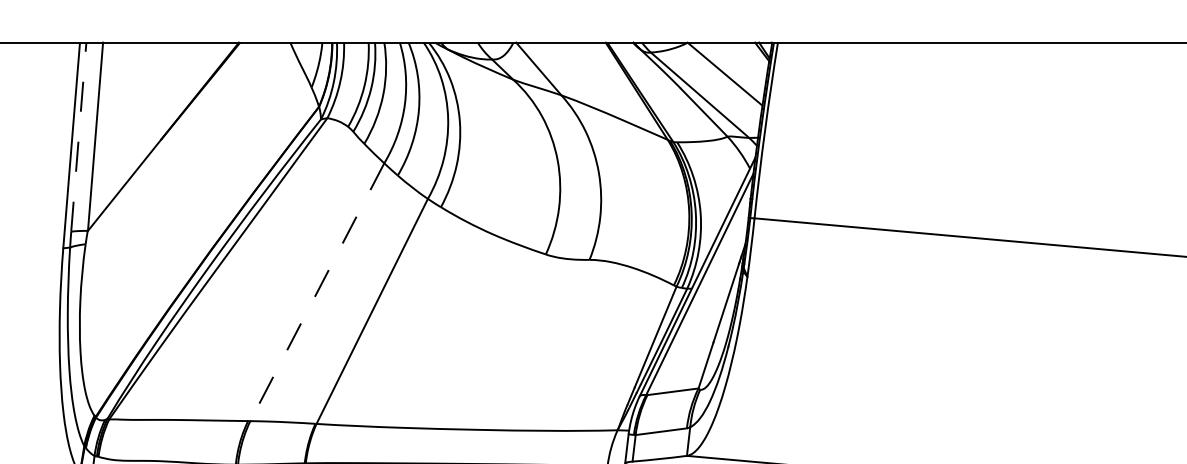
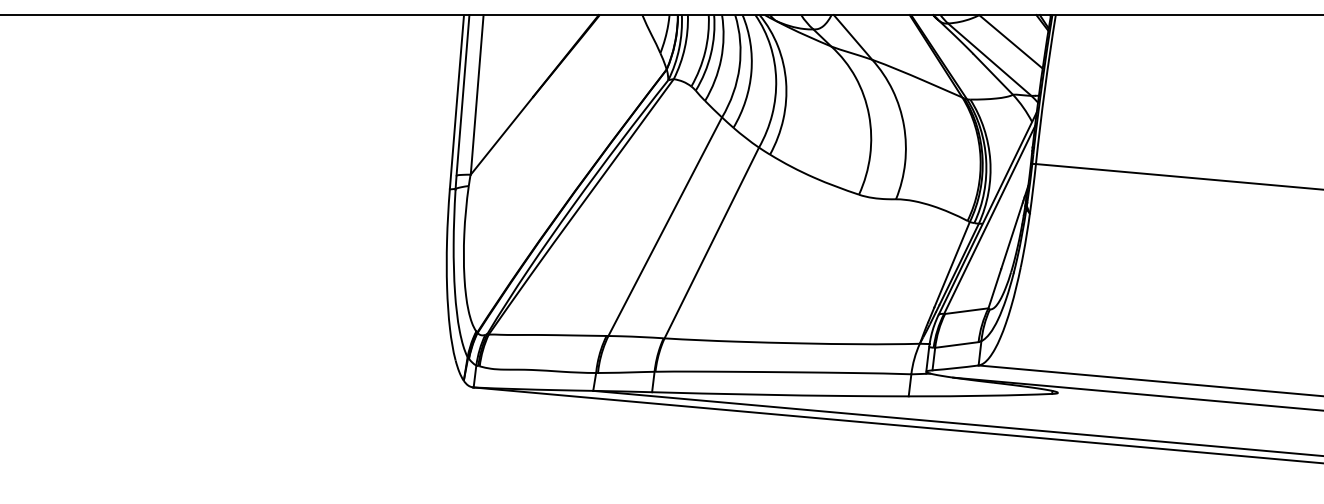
line: (79, 136) -> (463, 94), dashed -> solid
line: (317, 293) -> (665, 227), dashed -> solid

